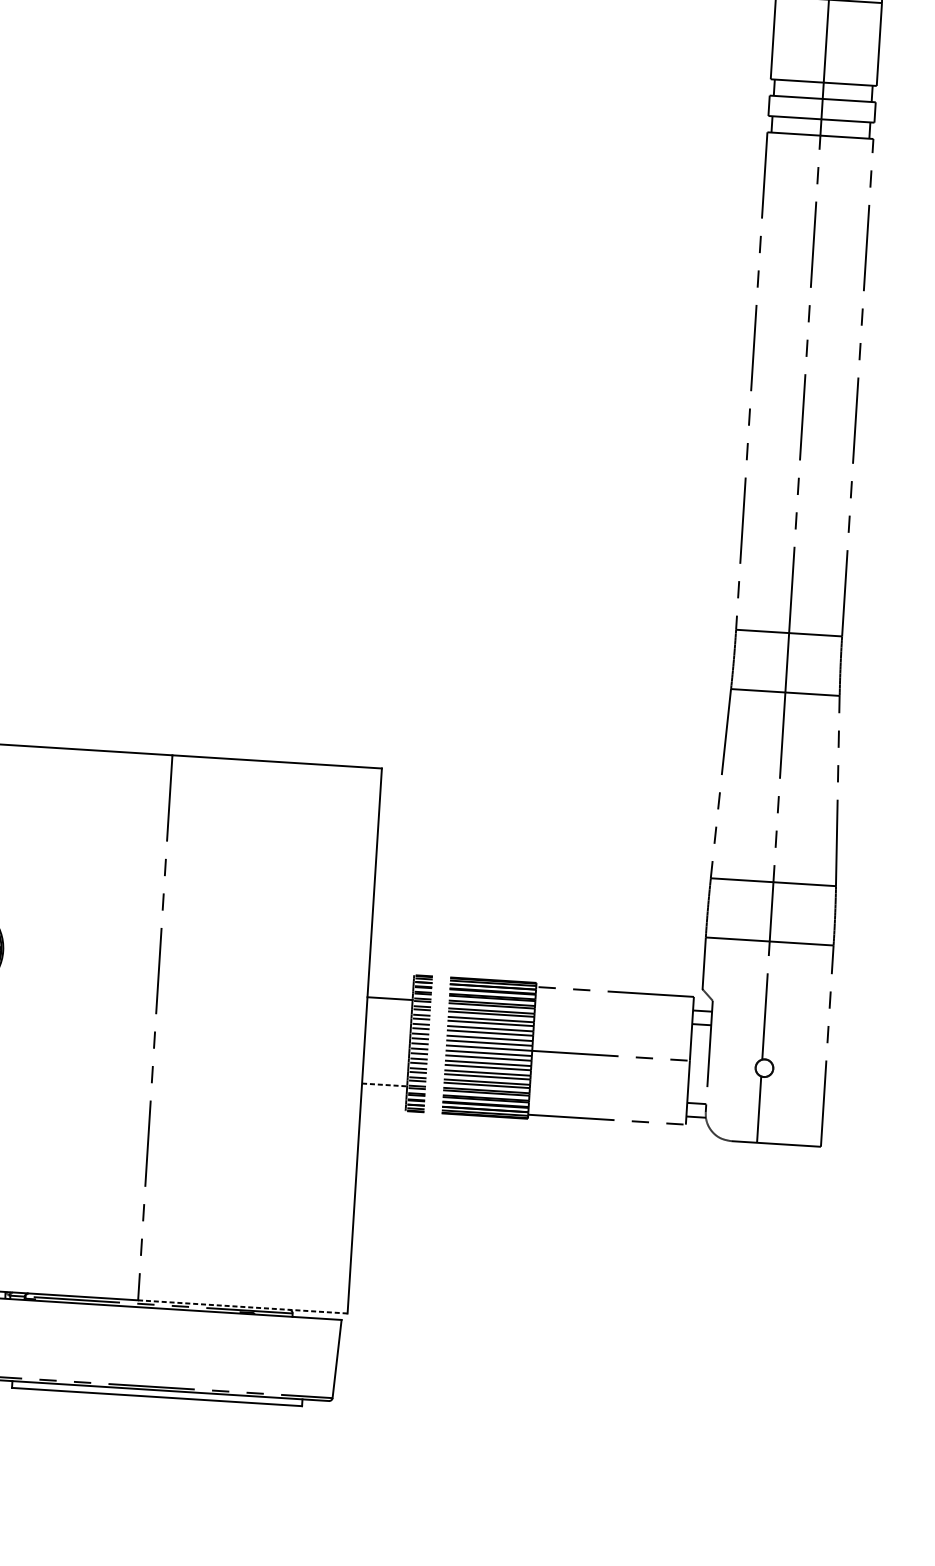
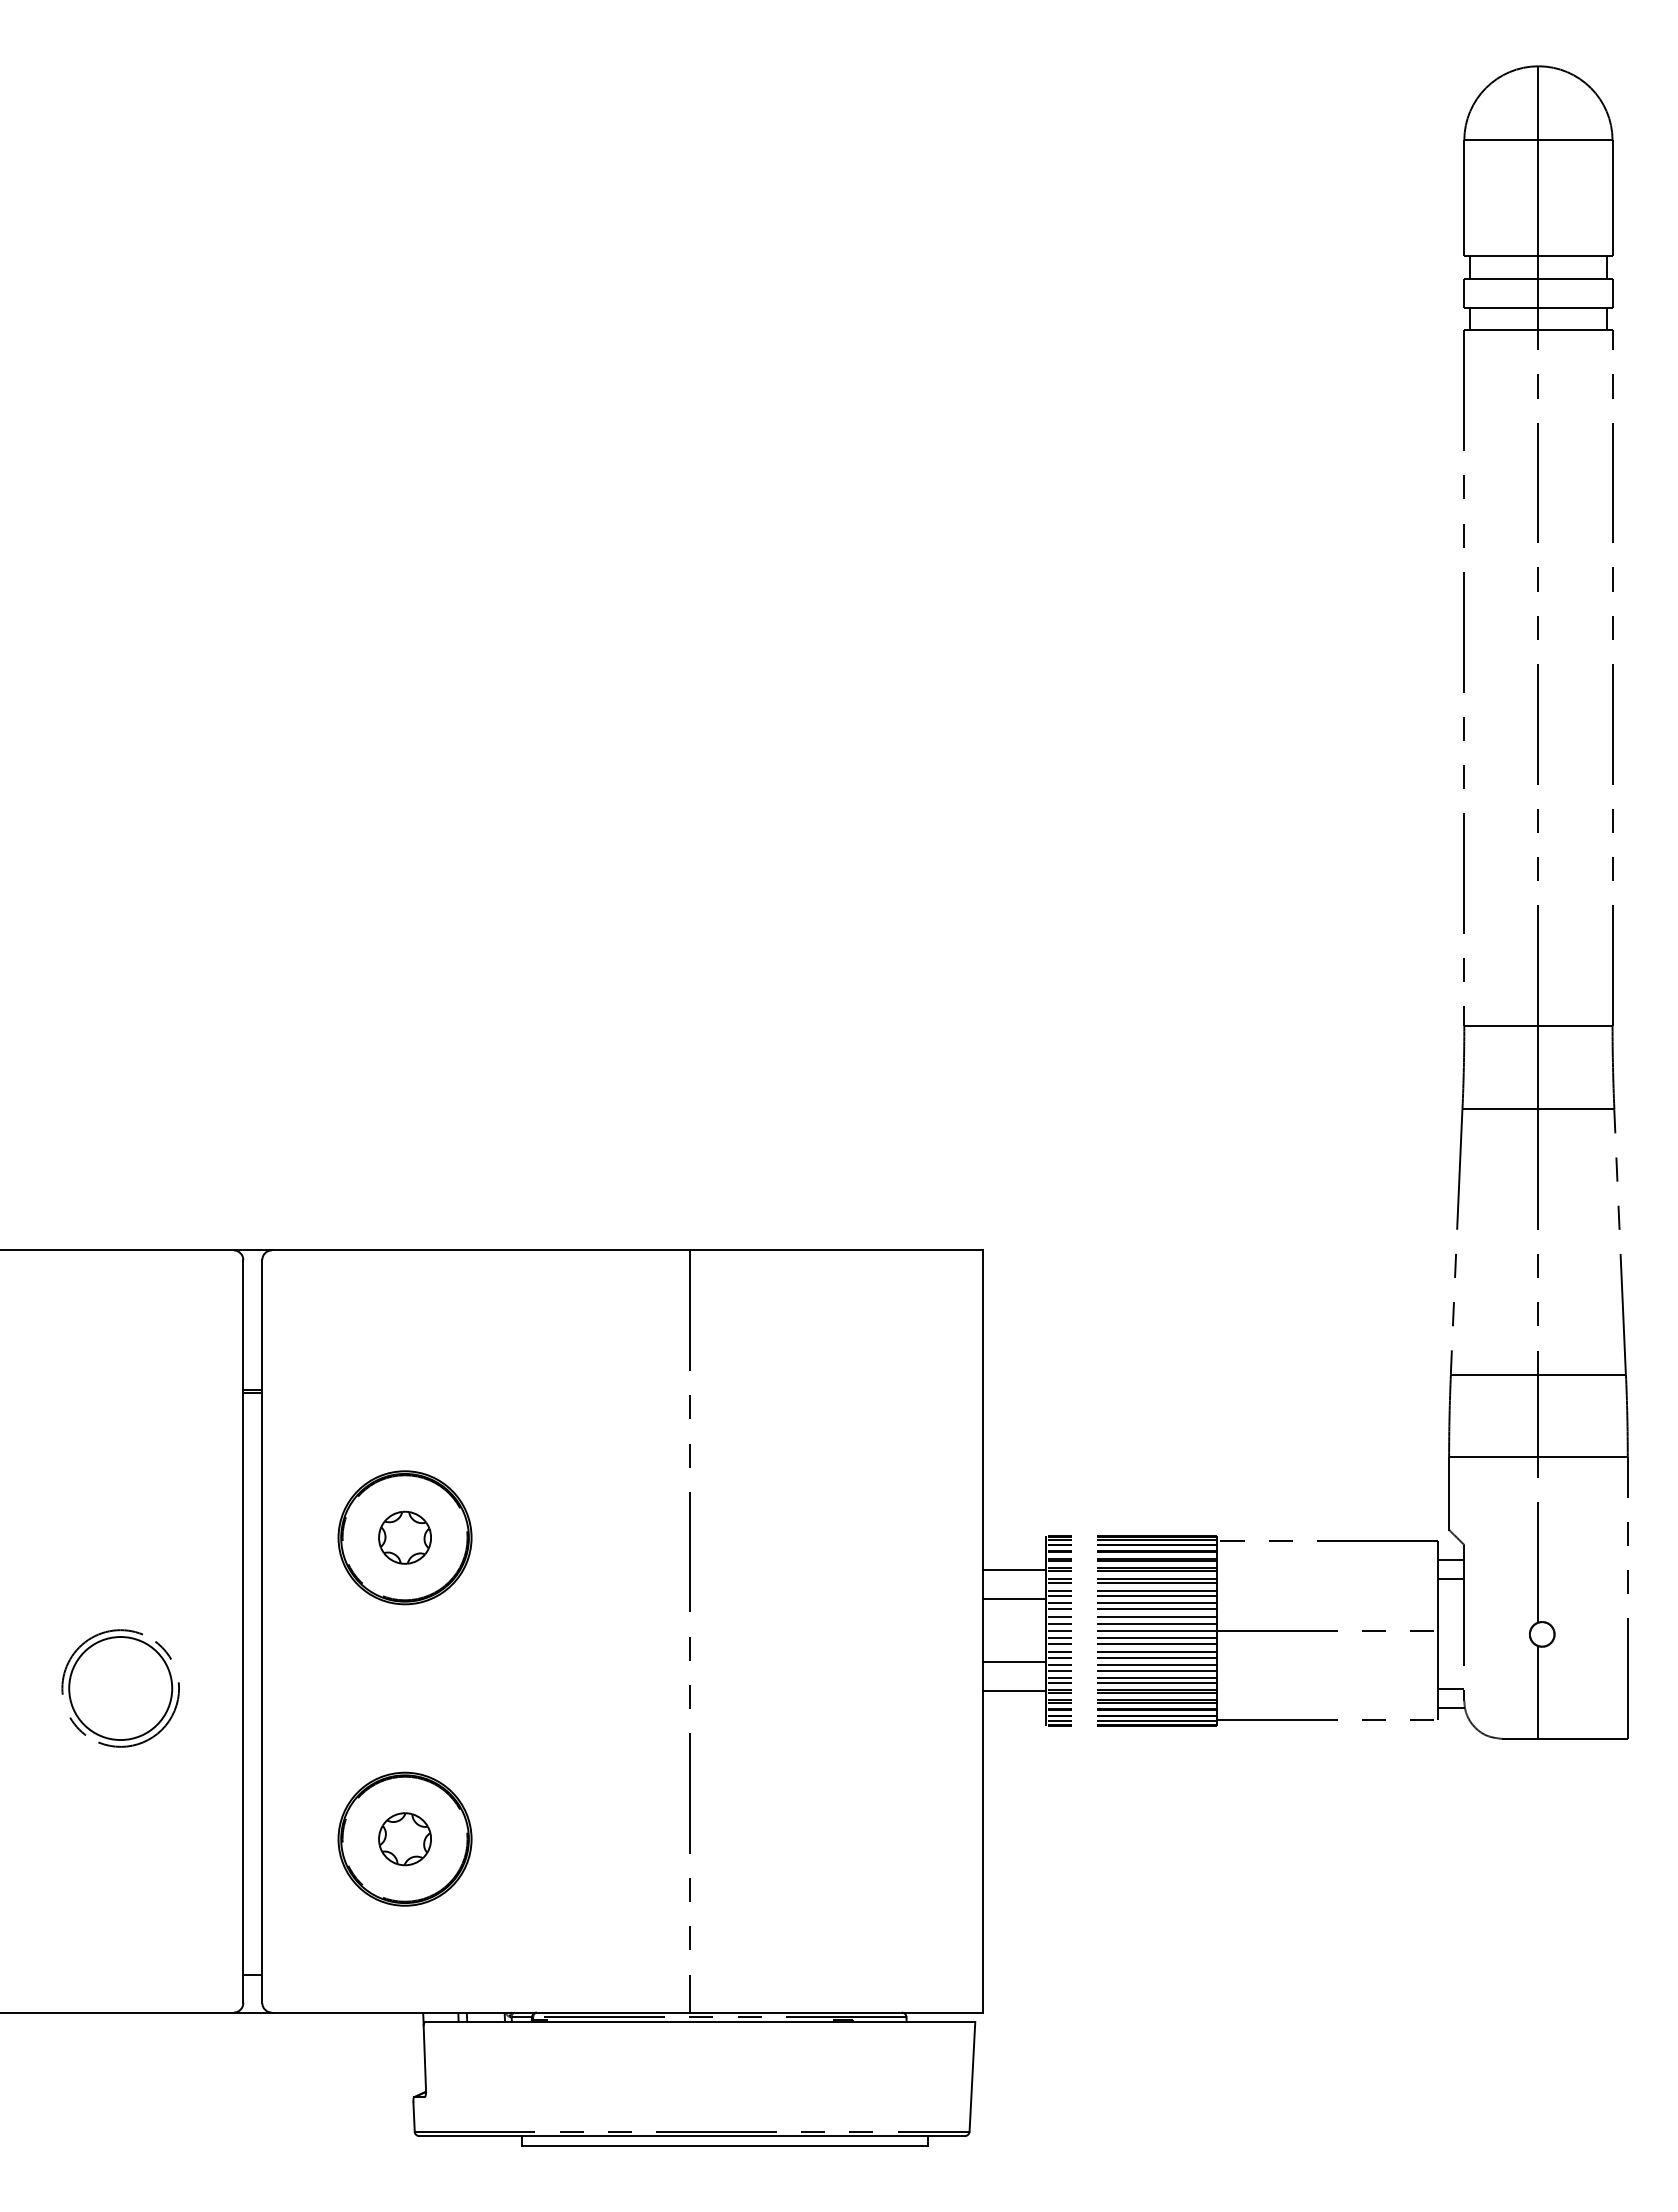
line: (388, 1018) -> (1014, 1598), added
line: (385, 1064) -> (1014, 1662), added
line: (384, 1084) -> (1014, 1690), dashed -> solid
line: (242, 1306) -> (836, 2012), dashed -> solid

